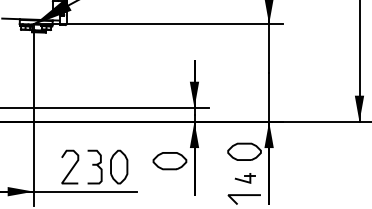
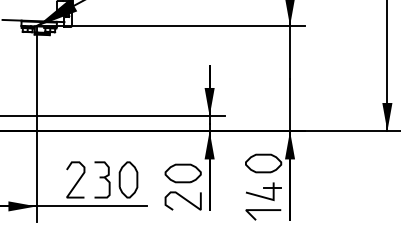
part: (244, 177) -> (263, 191), size x1.67
curve: (169, 184) -> (182, 198), added

